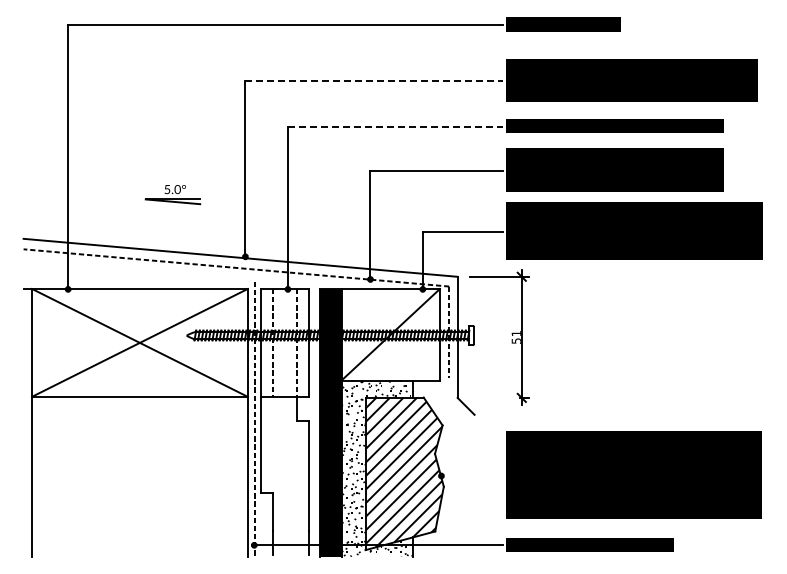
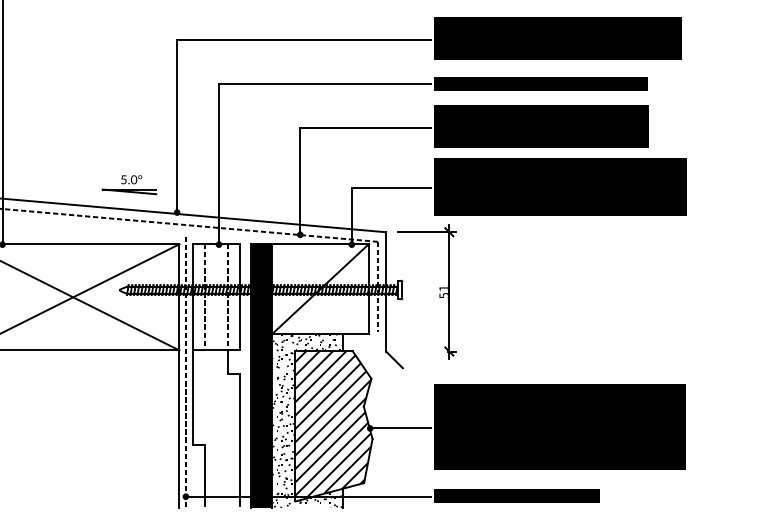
line: (374, 81) -> (304, 39), dashed -> solid
line: (395, 126) -> (324, 84), dashed -> solid
part: (172, 195) -> (128, 185), moved
line: (471, 476) -> (399, 428), added

